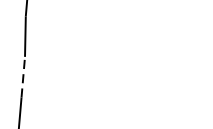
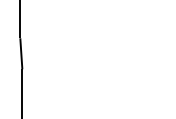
line: (23, 76) -> (22, 84), dashed -> solid

